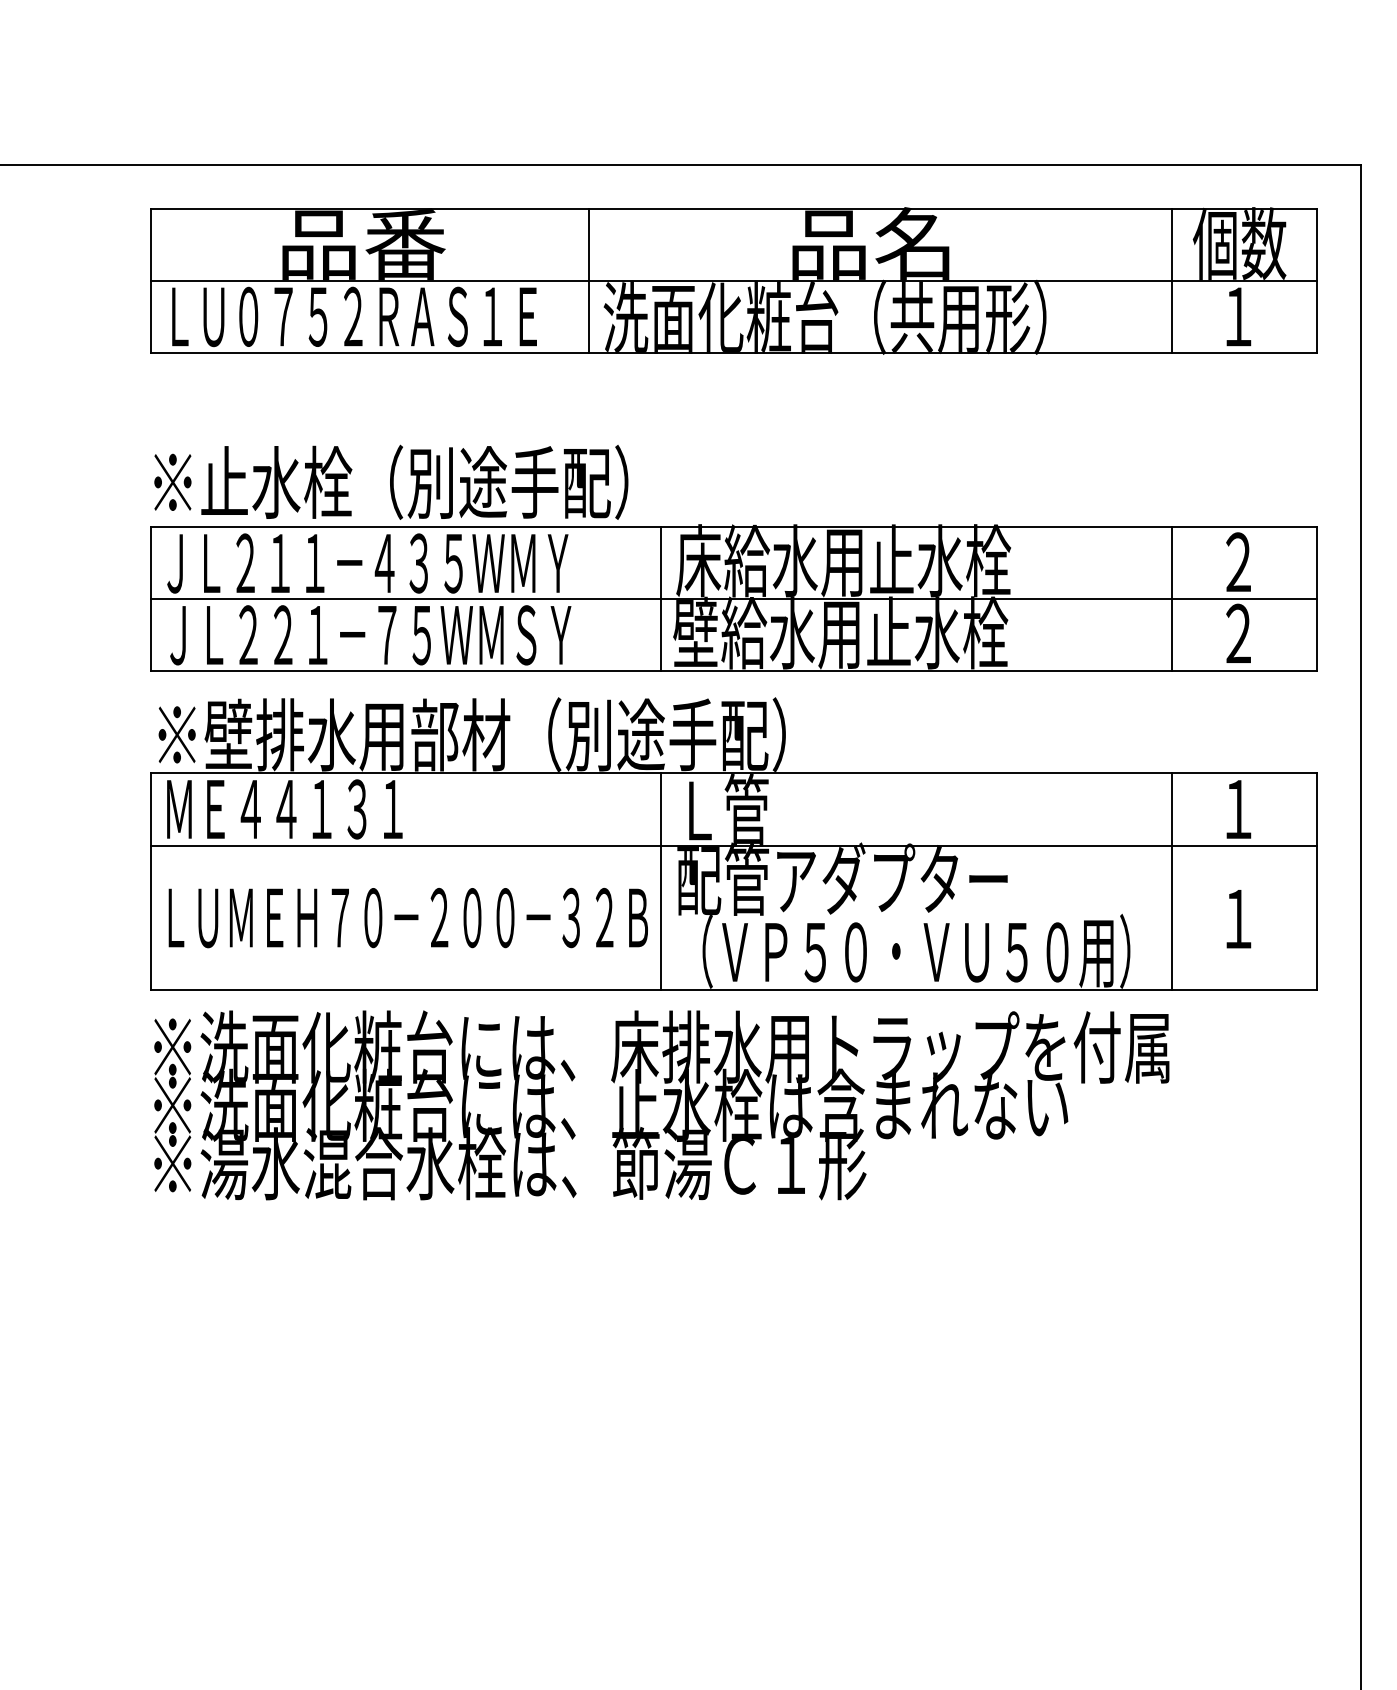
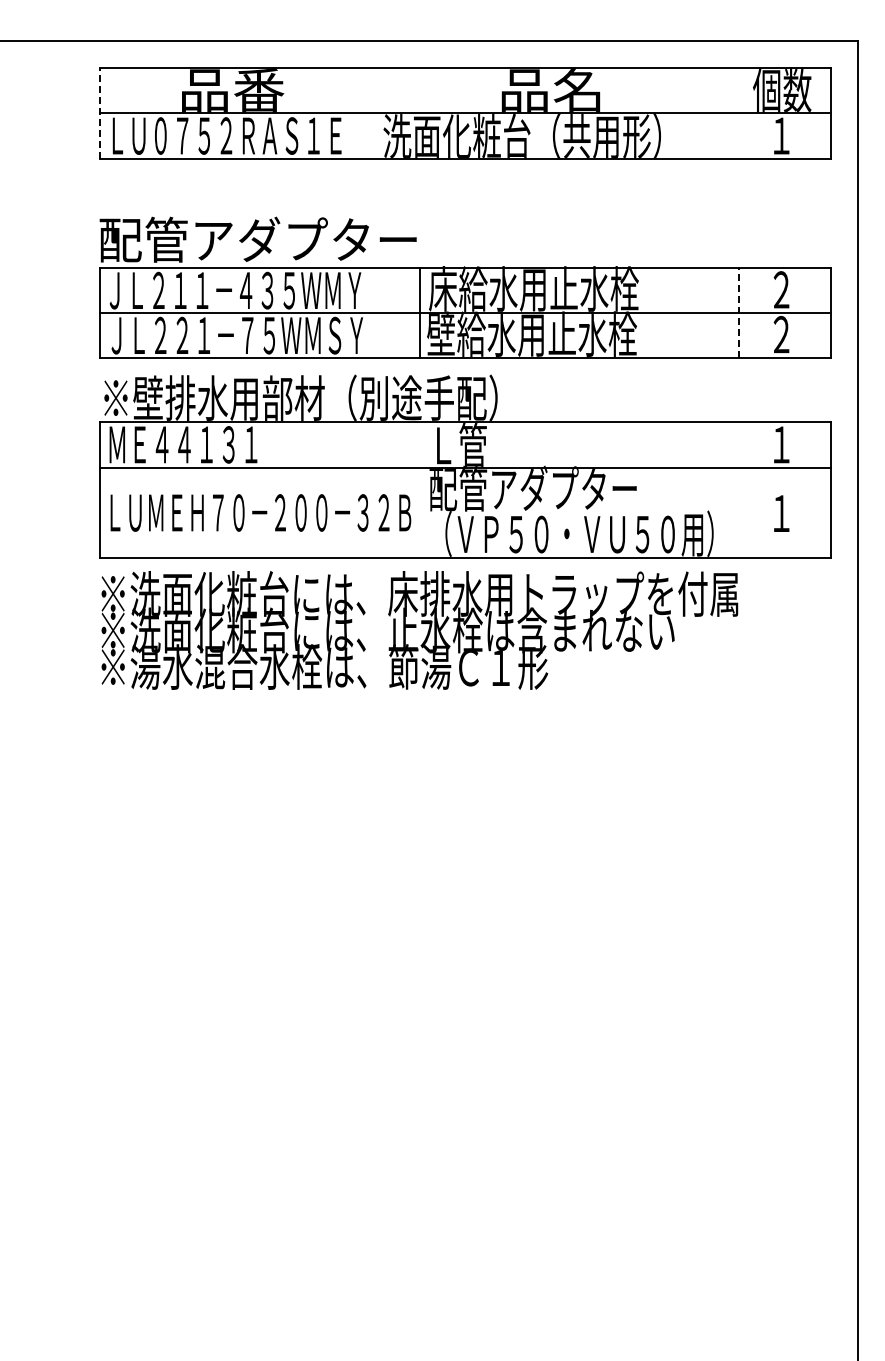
line: (150, 279) -> (99, 112), solid -> dashed
line: (587, 280) -> (373, 113), removed
line: (1171, 280) -> (739, 113), removed
text: (402, 481) -> (257, 239), ※止水栓（別途手配） -> 配管アダプター
line: (1171, 598) -> (739, 312), solid -> dashed
line: (661, 882) -> (419, 490), removed
line: (1171, 882) -> (739, 490), removed

